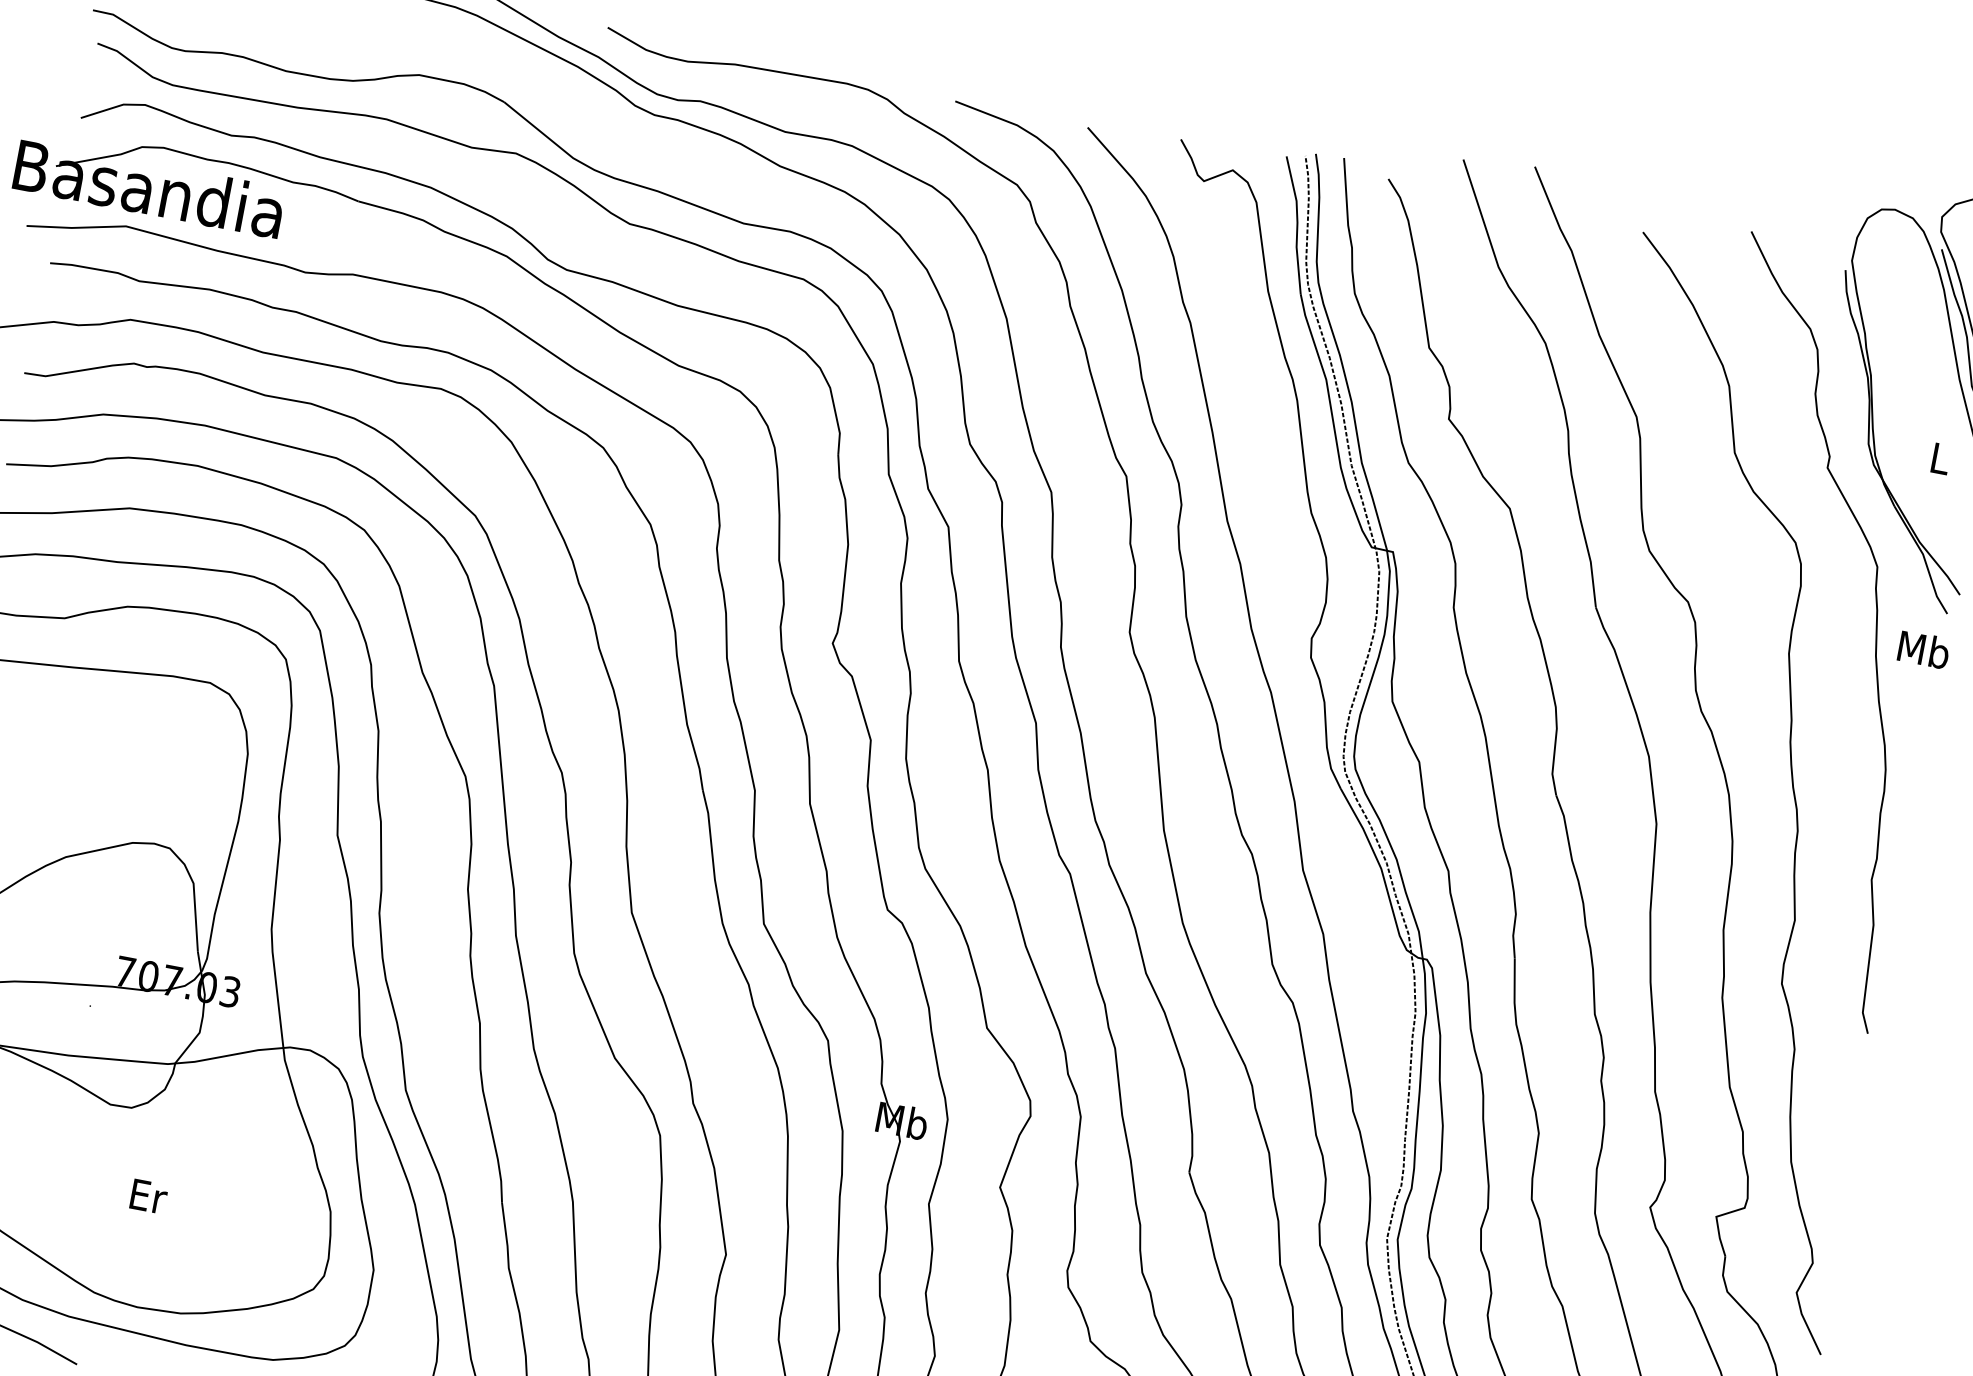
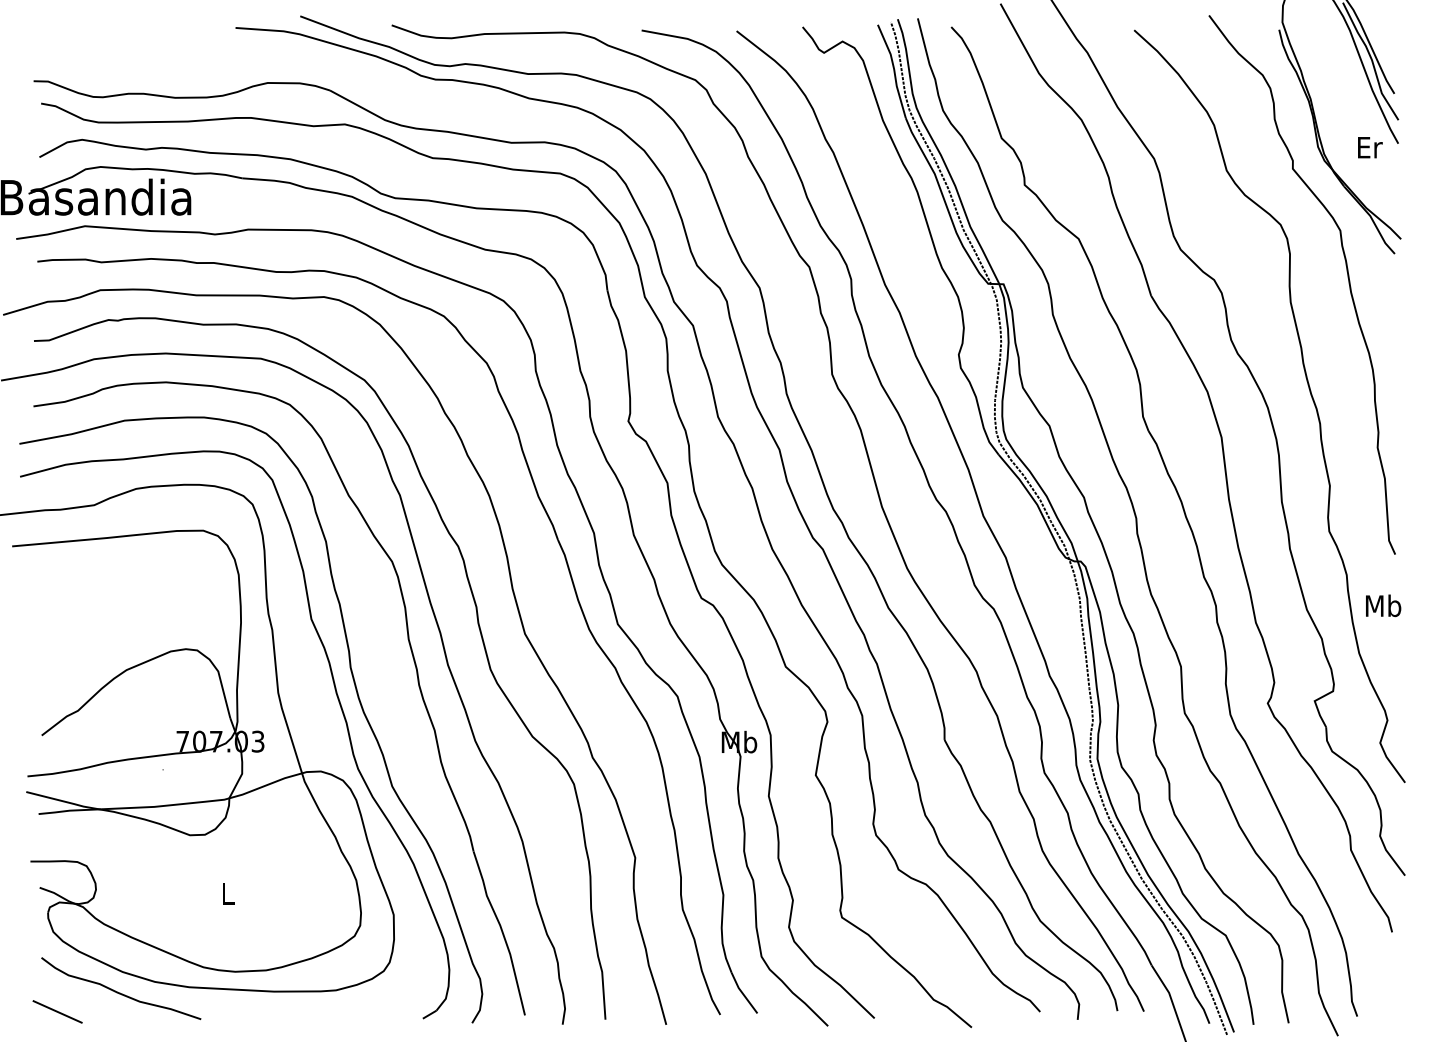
text: (1941, 458) -> (1370, 147), L -> Er
text: (1924, 649) -> (1383, 605), moved
text: (148, 1196) -> (228, 893), Er -> L

